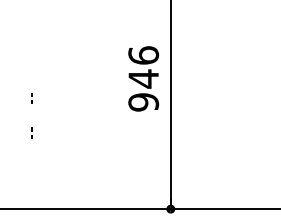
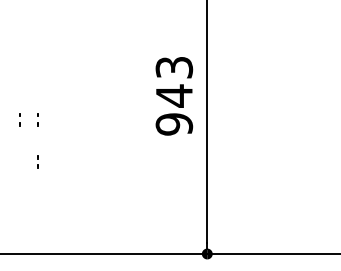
text: (143, 55) -> (174, 67), 946 -> 943
line: (16, 95) -> (19, 116), added

